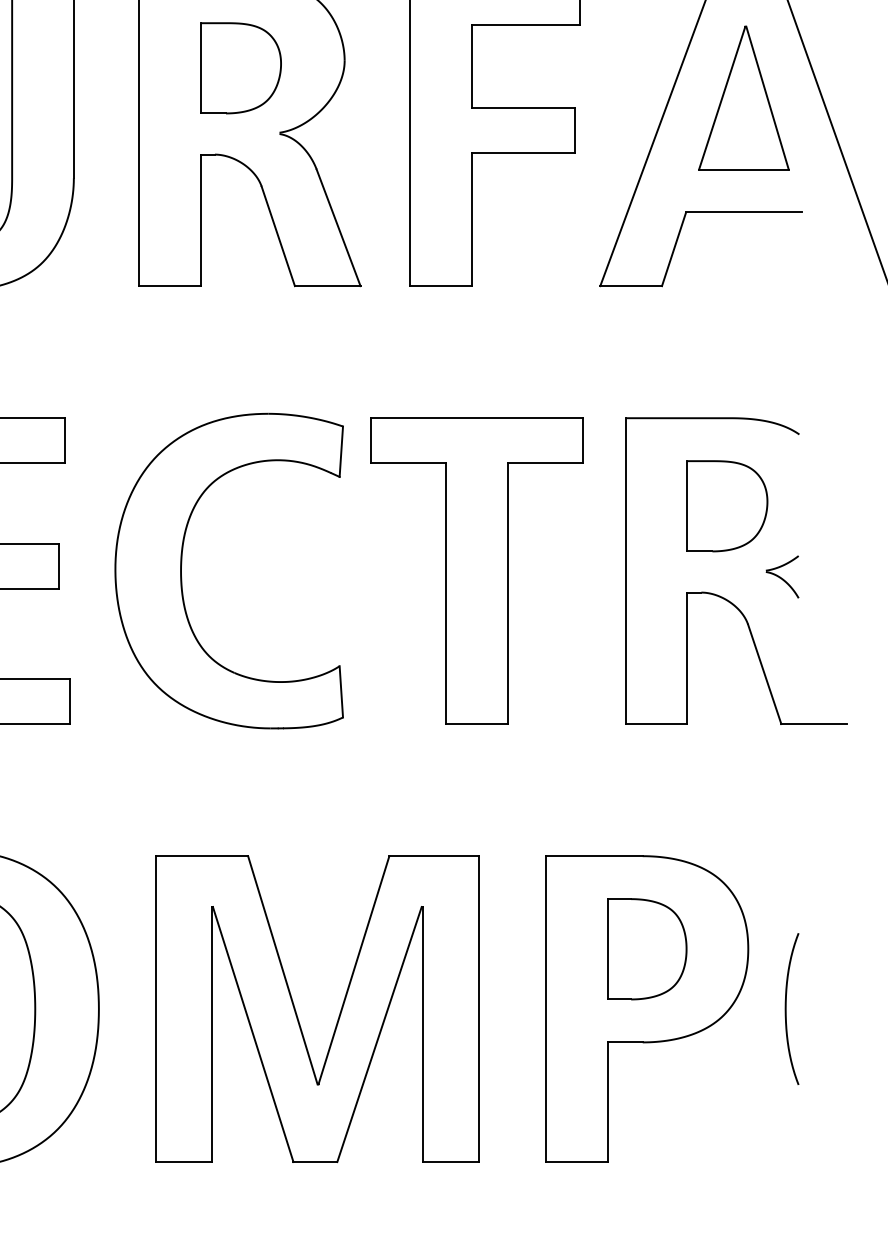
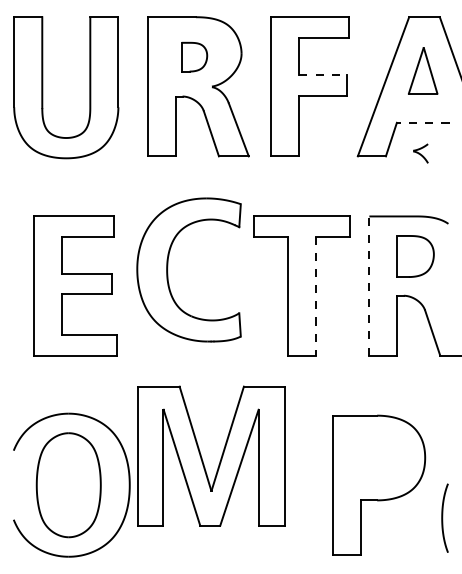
part: (241, 66) -> (194, 56), size x0.7
part: (742, 97) -> (422, 70), size x0.7
line: (522, 108) -> (322, 75), solid -> dashed
line: (742, 211) -> (422, 122), solid -> dashed
part: (184, 565) -> (168, 267), moved
line: (625, 572) -> (369, 286), solid -> dashed
part: (781, 576) -> (420, 153), moved
line: (507, 594) -> (315, 296), solid -> dashed
part: (645, 948) -> (378, 457), removed
curve: (788, 1007) -> (443, 517), moved
part: (298, 1011) -> (202, 457), moved

